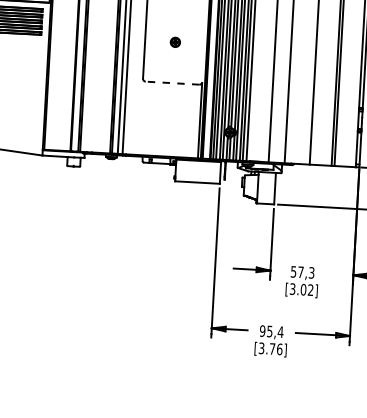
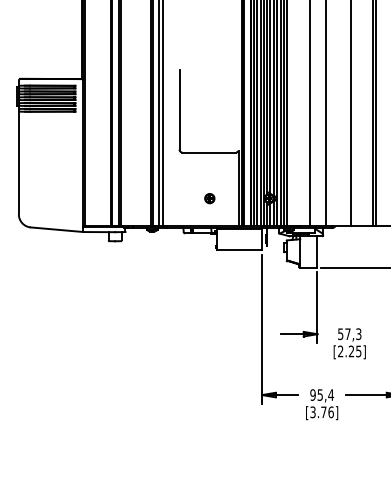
part: (175, 42) -> (209, 198), moved
line: (172, 83) -> (209, 152), dashed -> solid
text: (301, 289) -> (349, 351), [3.02] -> [2.25]

